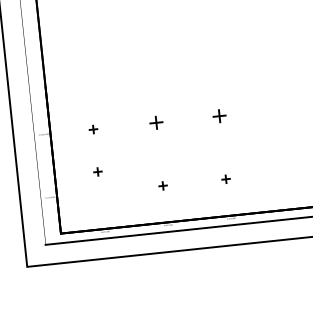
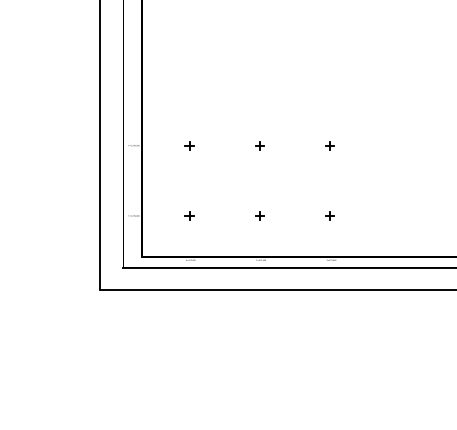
part: (218, 116) -> (329, 145), size x0.62
part: (156, 122) -> (259, 145), size x0.62
part: (97, 171) -> (189, 215), moved

